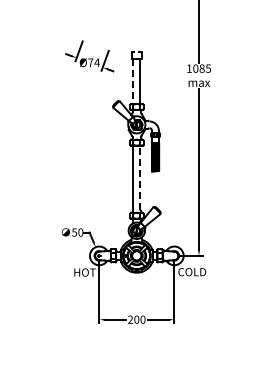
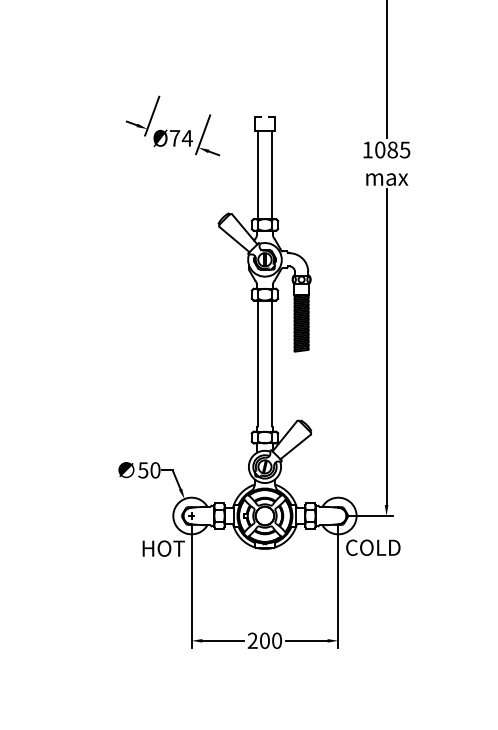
line: (133, 82) -> (258, 177), dashed -> solid
line: (140, 177) -> (272, 362), dashed -> solid

